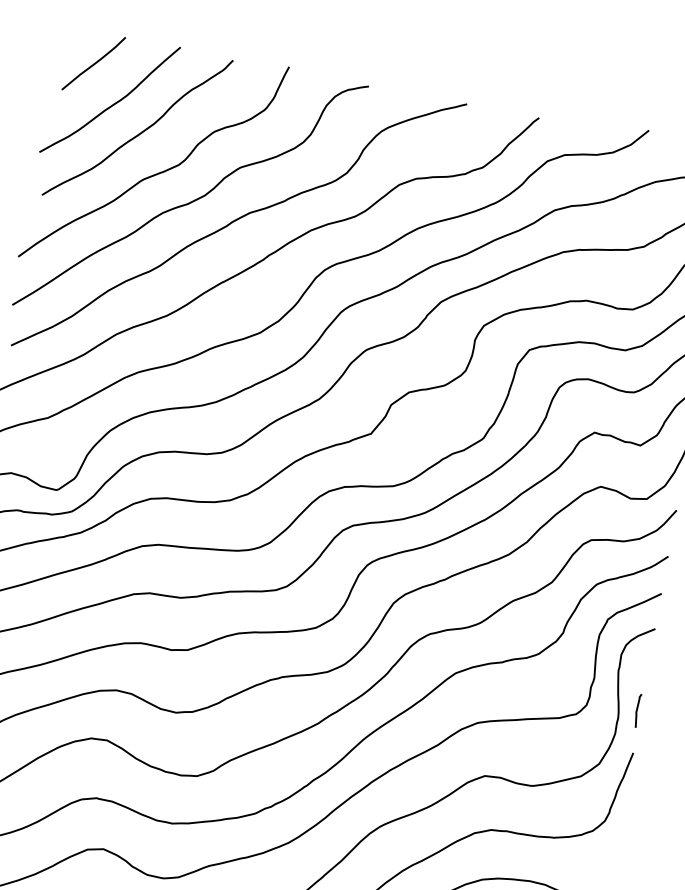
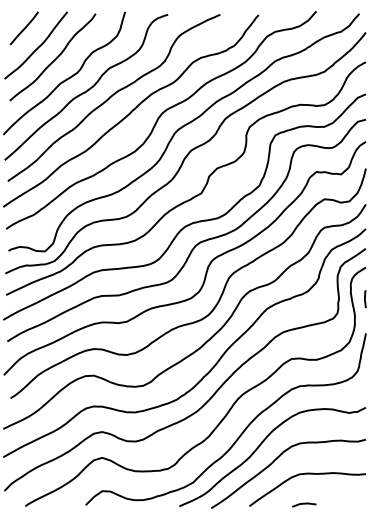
line: (637, 711) -> (365, 299), moved

